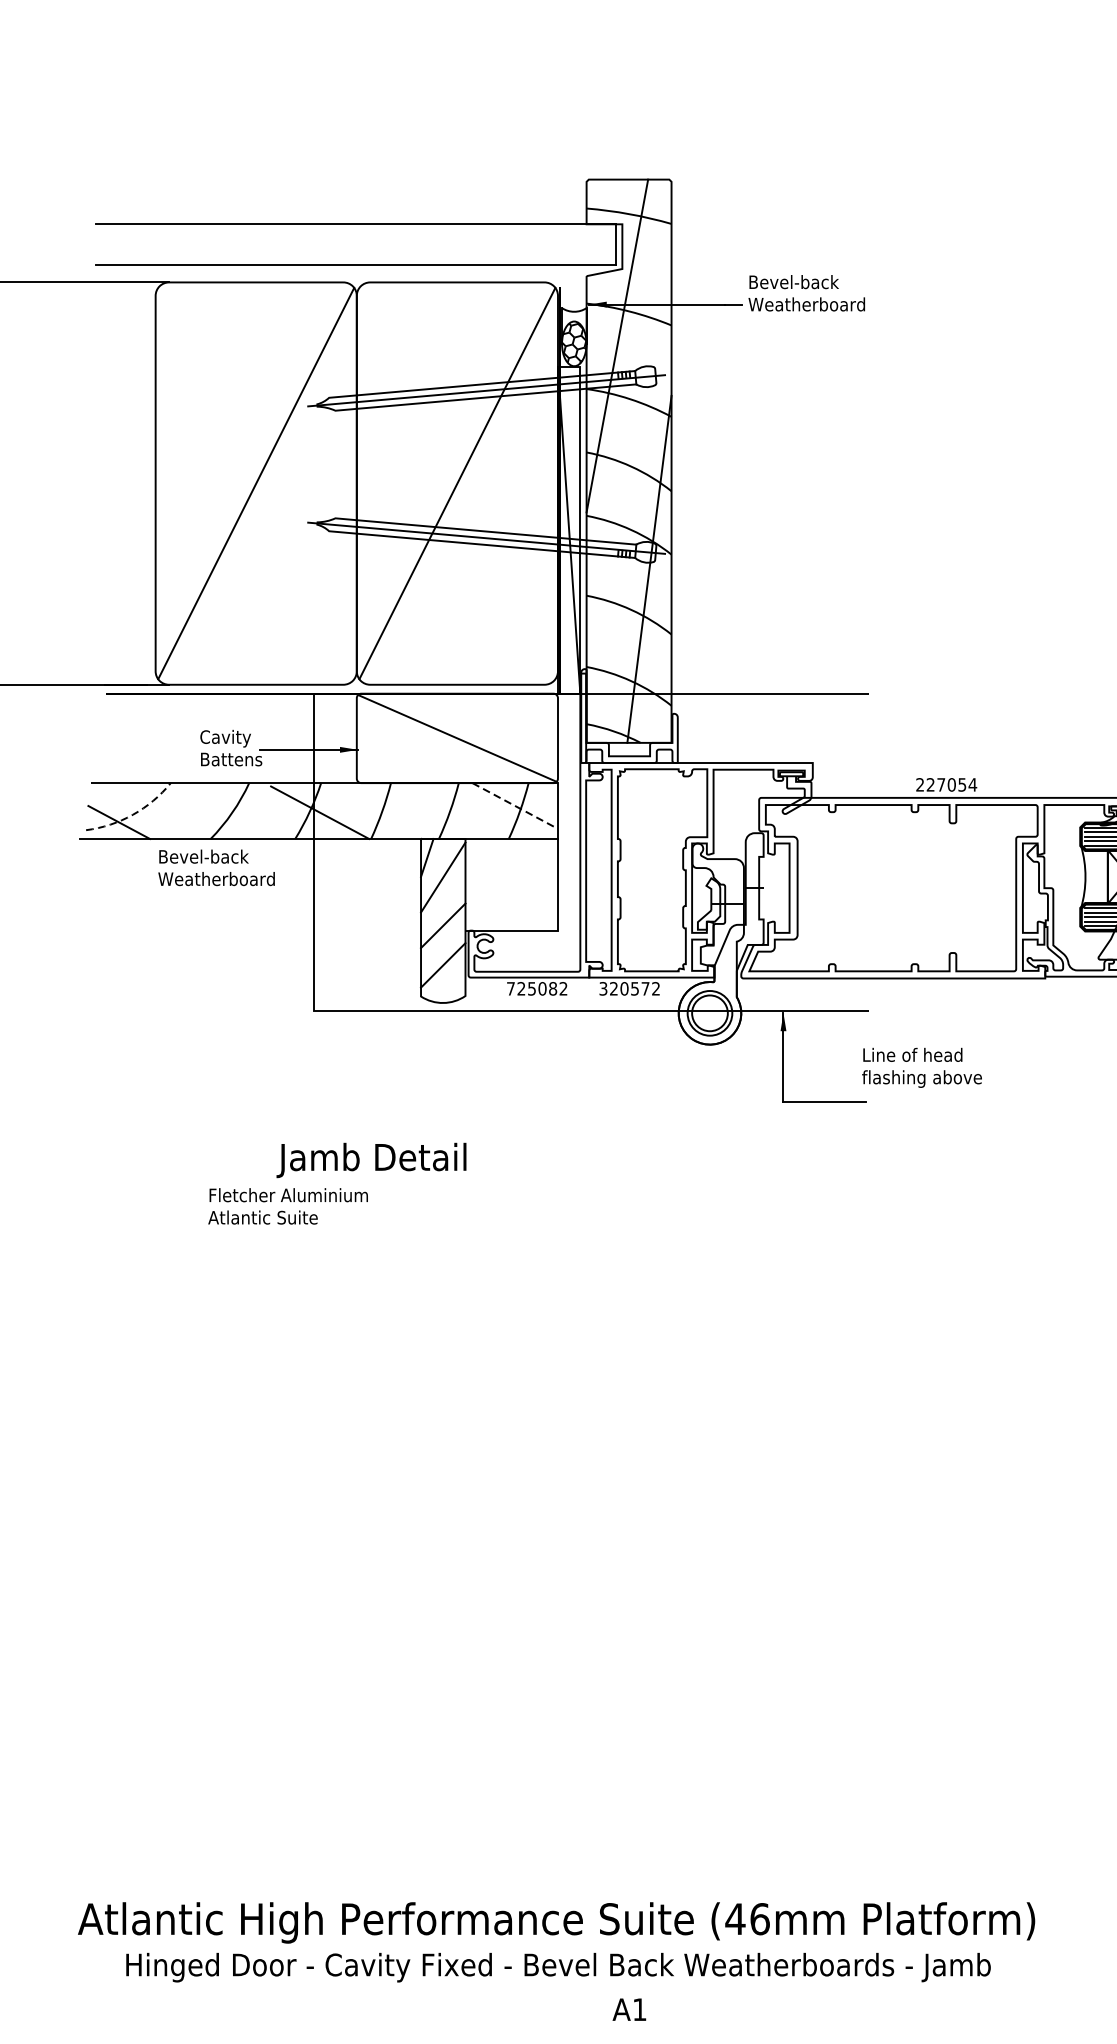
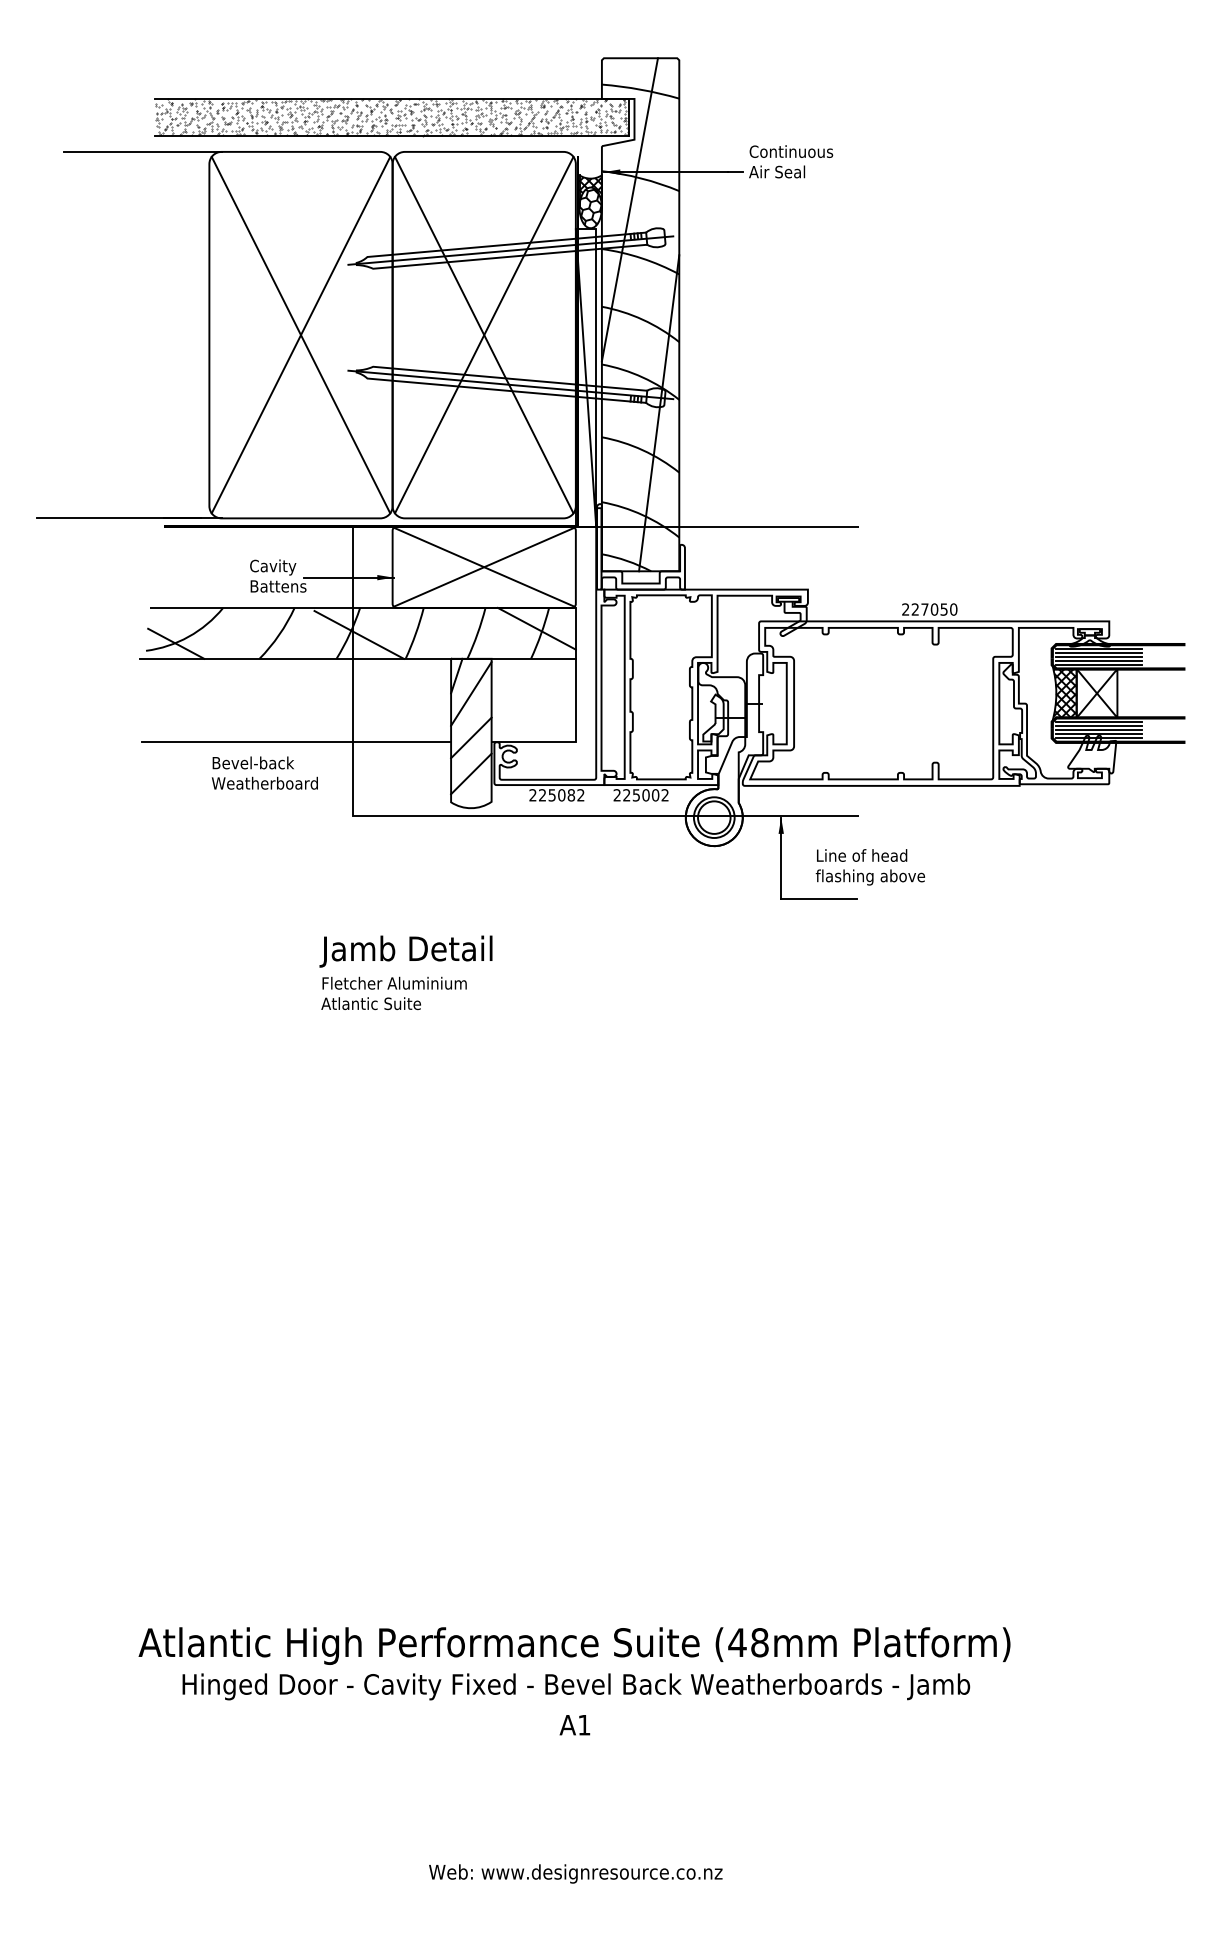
hatch: (355, 244) -> (391, 117), added
text: (806, 292) -> (802, 161), Bevel-back Weatherboard -> Continuous Air Seal
hatch: (574, 323) -> (590, 189), added
line: (255, 482) -> (300, 334), added
line: (456, 482) -> (483, 334), added
line: (456, 737) -> (483, 566), added
text: (972, 784) -> (953, 609), 227054 -> 227050
line: (515, 806) -> (537, 629), dashed -> solid
arc: (132, 814) -> (188, 636), dashed -> solid
text: (216, 867) -> (264, 772), moved
hatch: (1094, 877) -> (1064, 693), added
line: (251, 930) -> (296, 742), added
text: (510, 989) -> (532, 795), 725082 -> 225082
text: (624, 989) -> (636, 795), 320572 -> 225002
text: (921, 1068) -> (869, 867), moved
text: (287, 1206) -> (393, 993), moved
text: (759, 1918) -> (759, 1642), (46mm -> (48mm
text: (628, 2010) -> (574, 1725), moved

